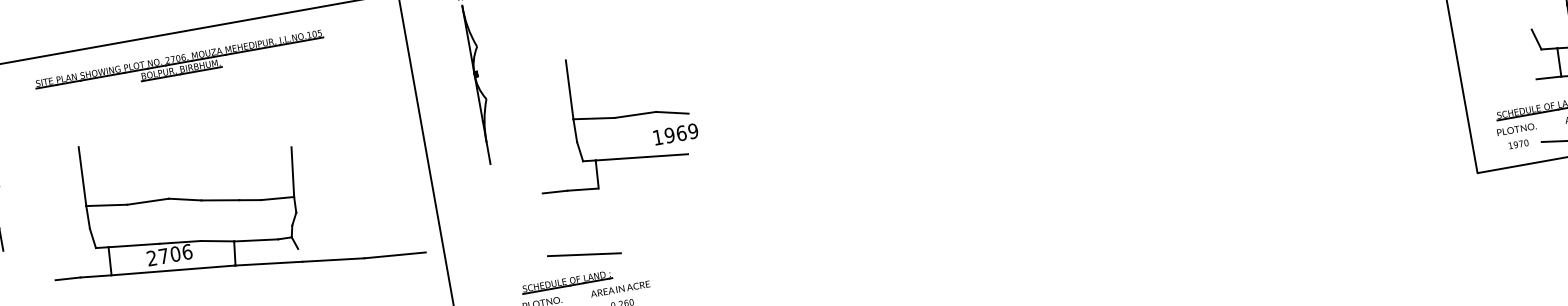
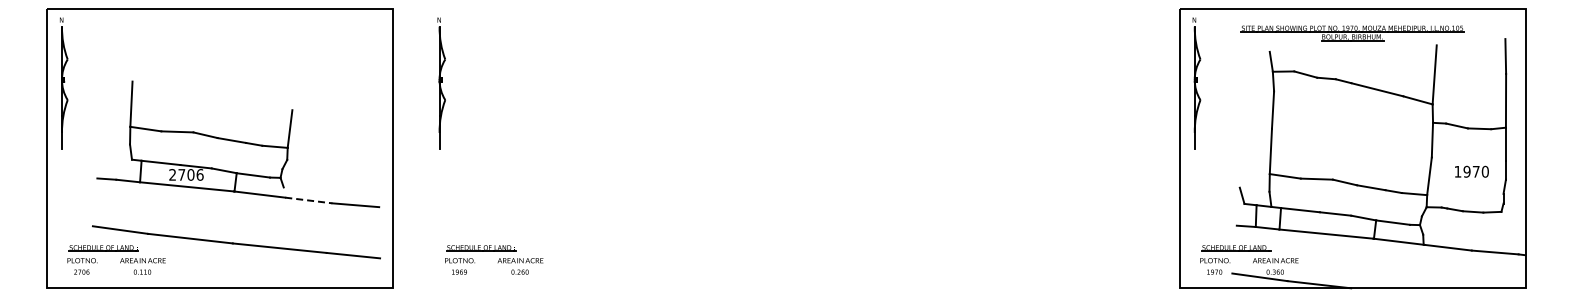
part: (179, 65) -> (219, 33), removed
part: (611, 118) -> (536, 131), removed
line: (583, 254) -> (497, 229), removed
line: (333, 260) -> (308, 200), solid -> dashed

